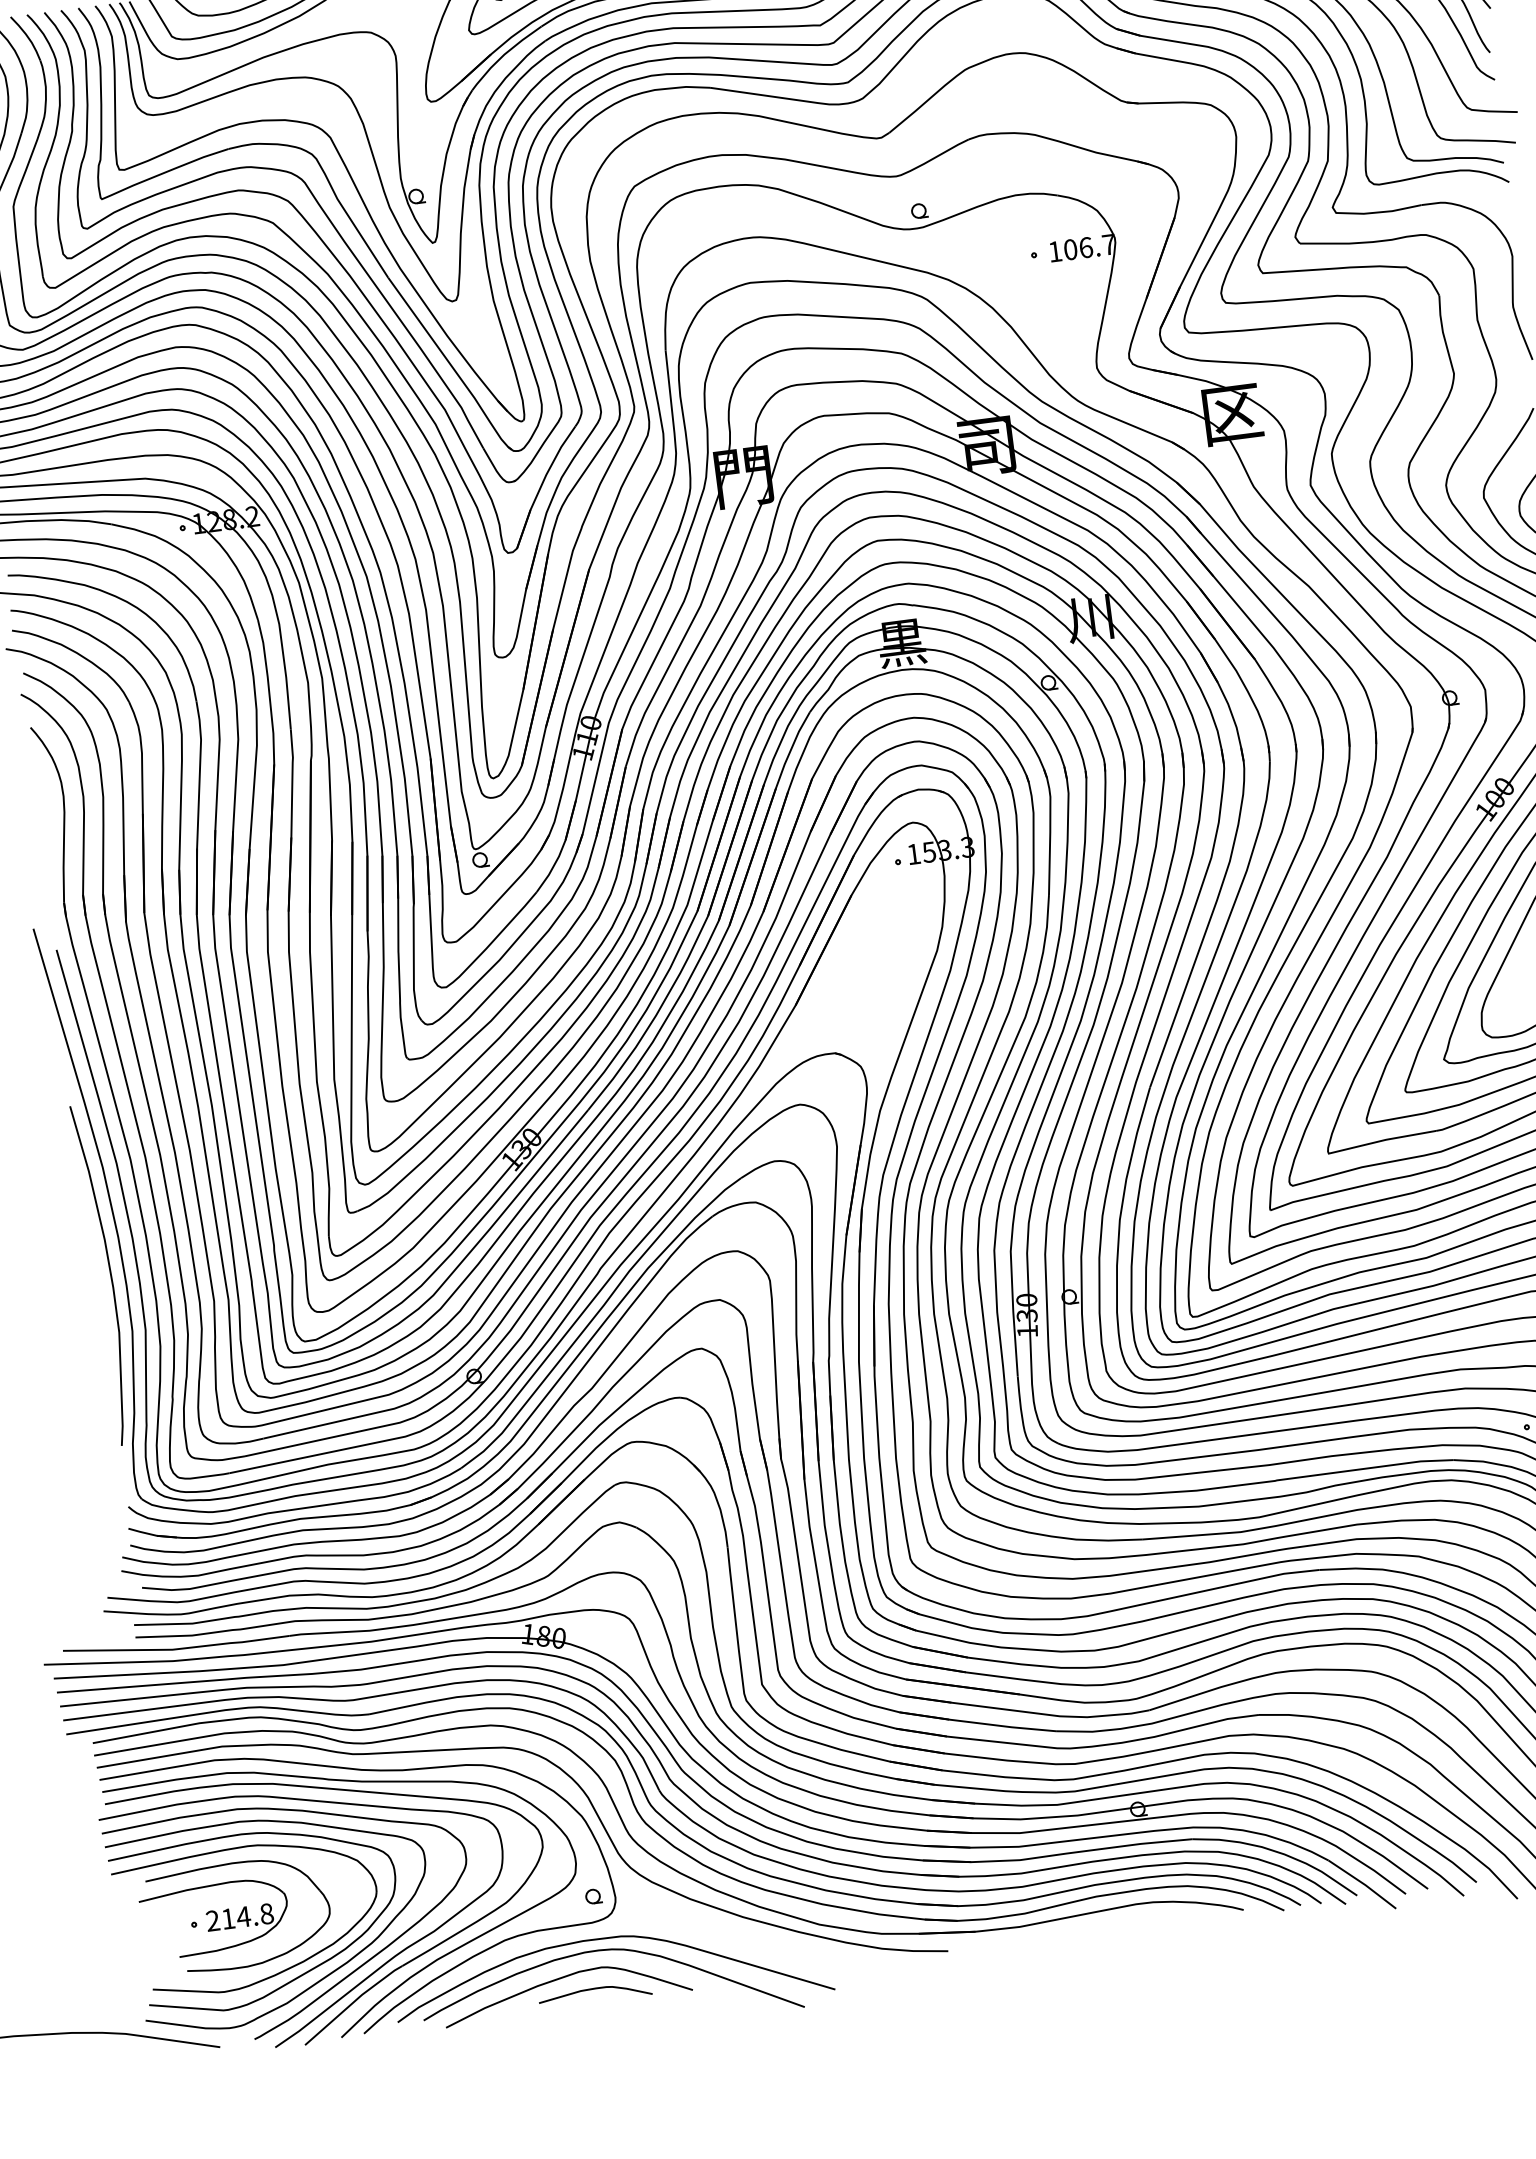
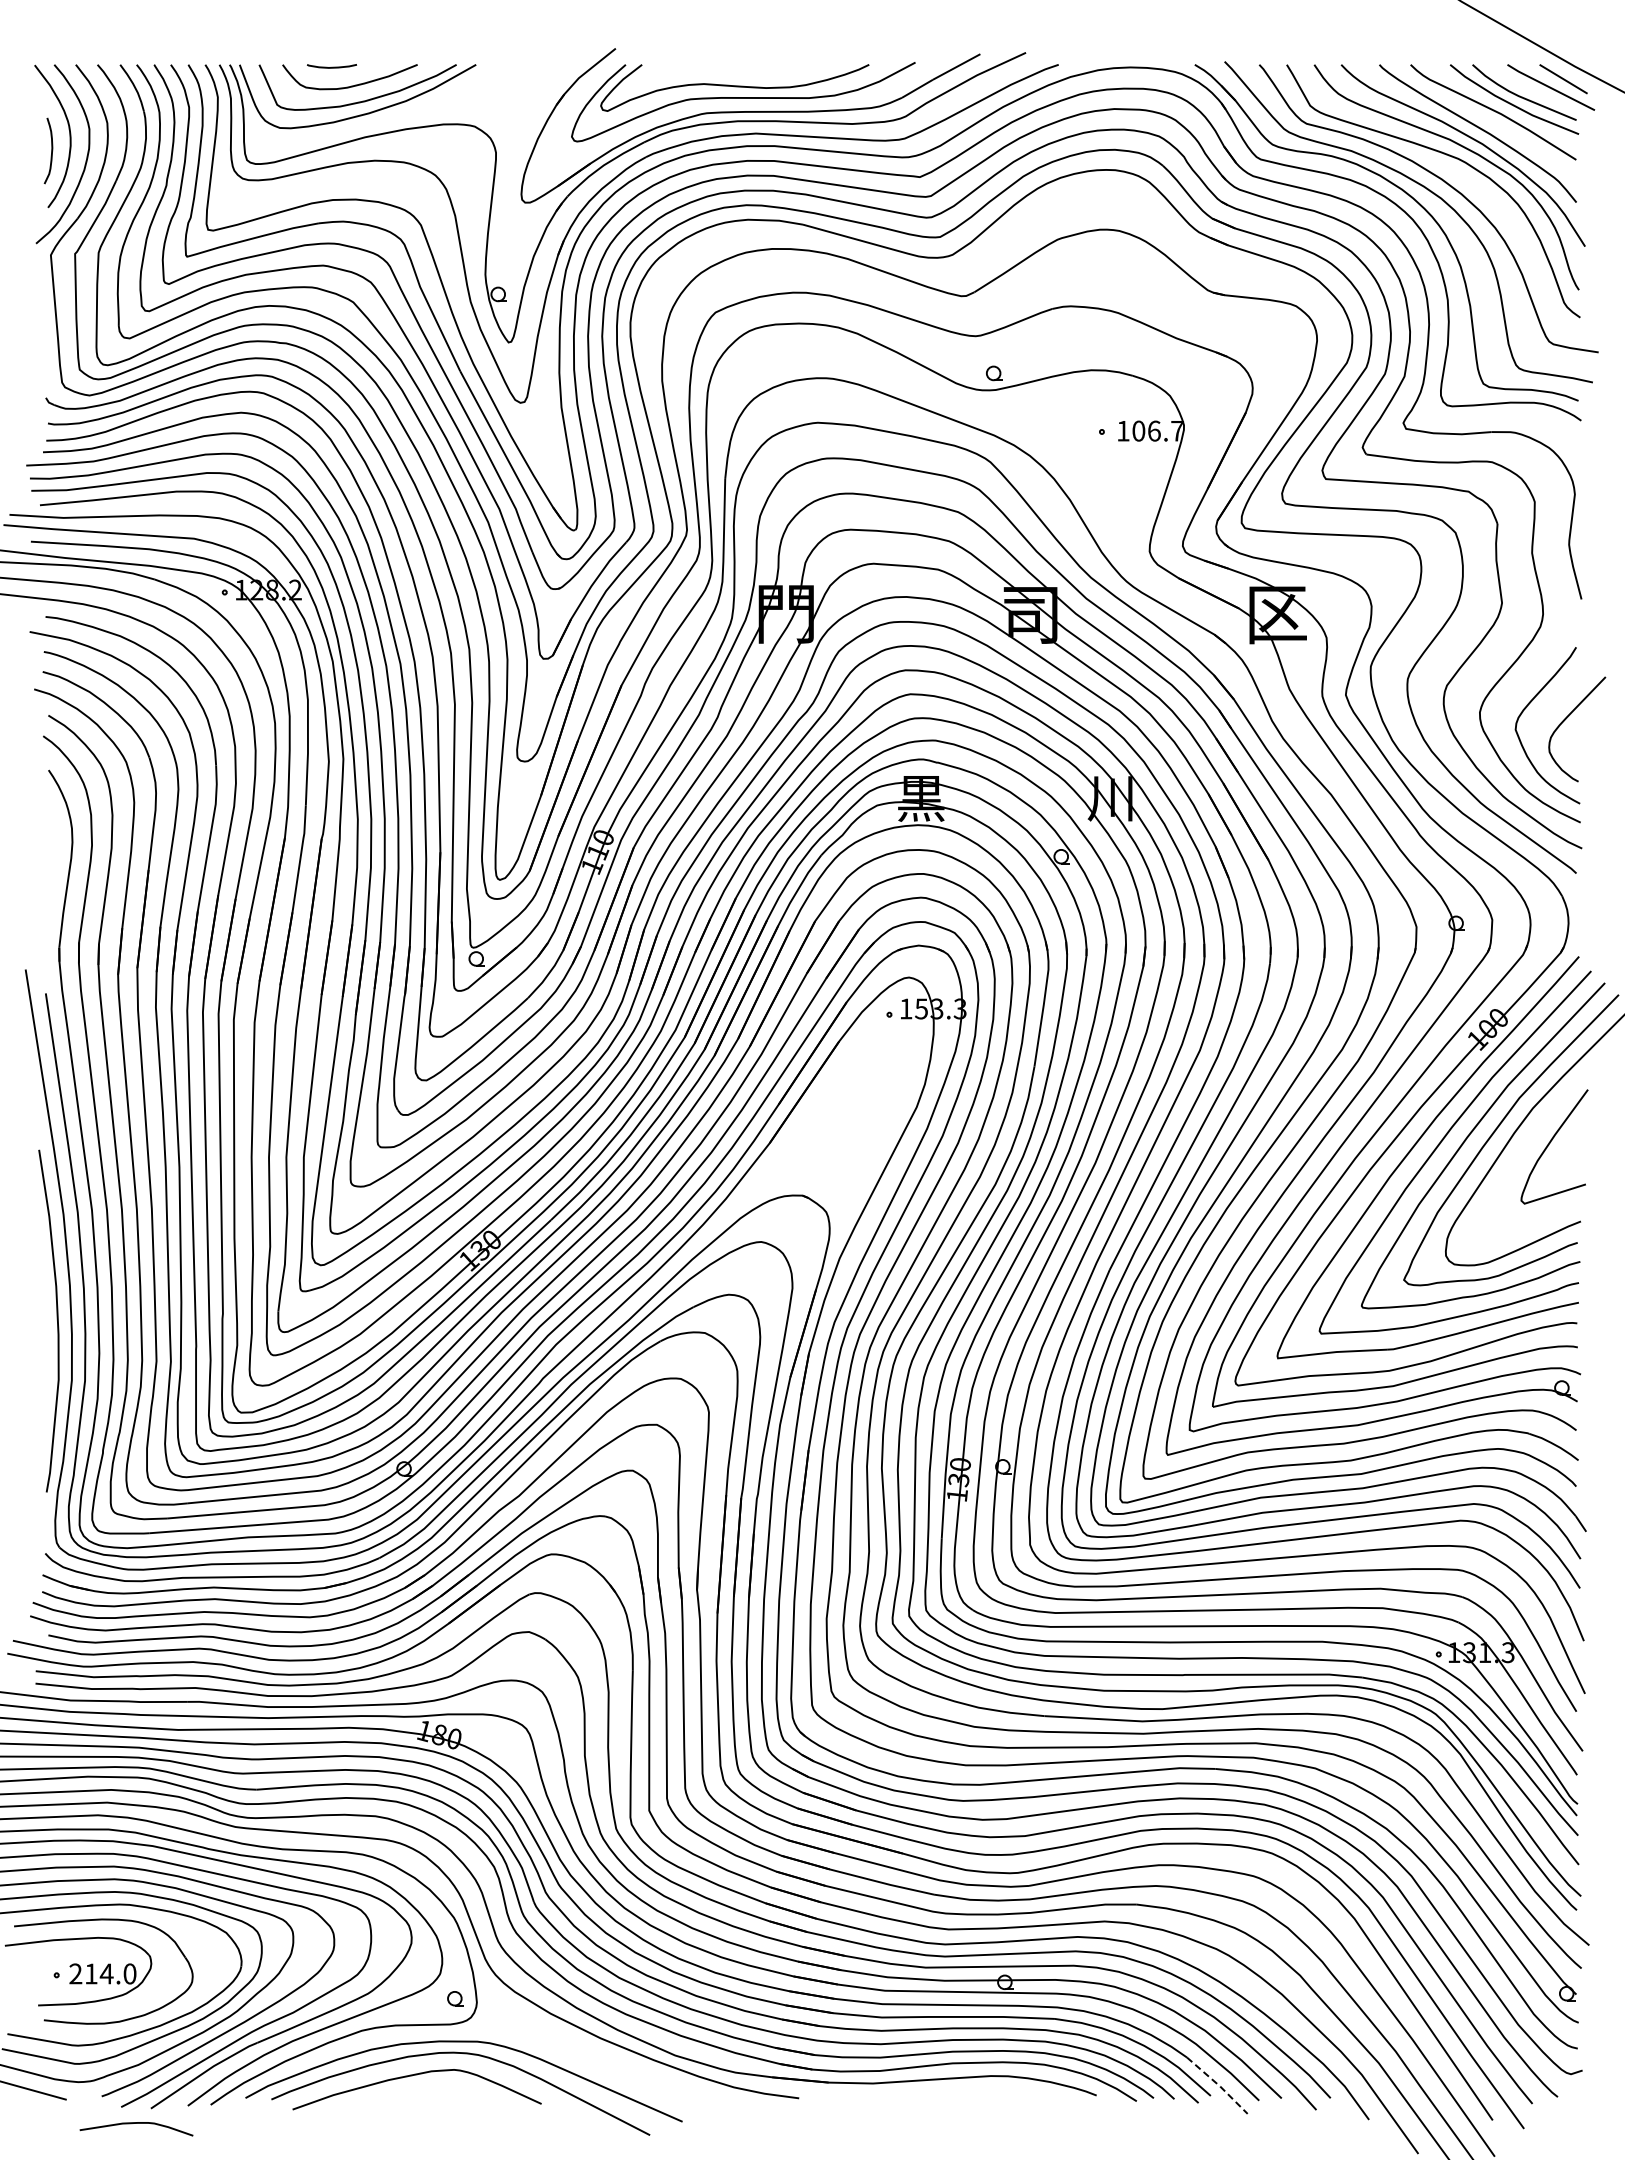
line: (1363, 1884) -> (1218, 2085), solid -> dashed
text: (266, 1914) -> (129, 1974), 214.8 -> 214.0
curve: (594, 1989) -> (136, 2123), moved

